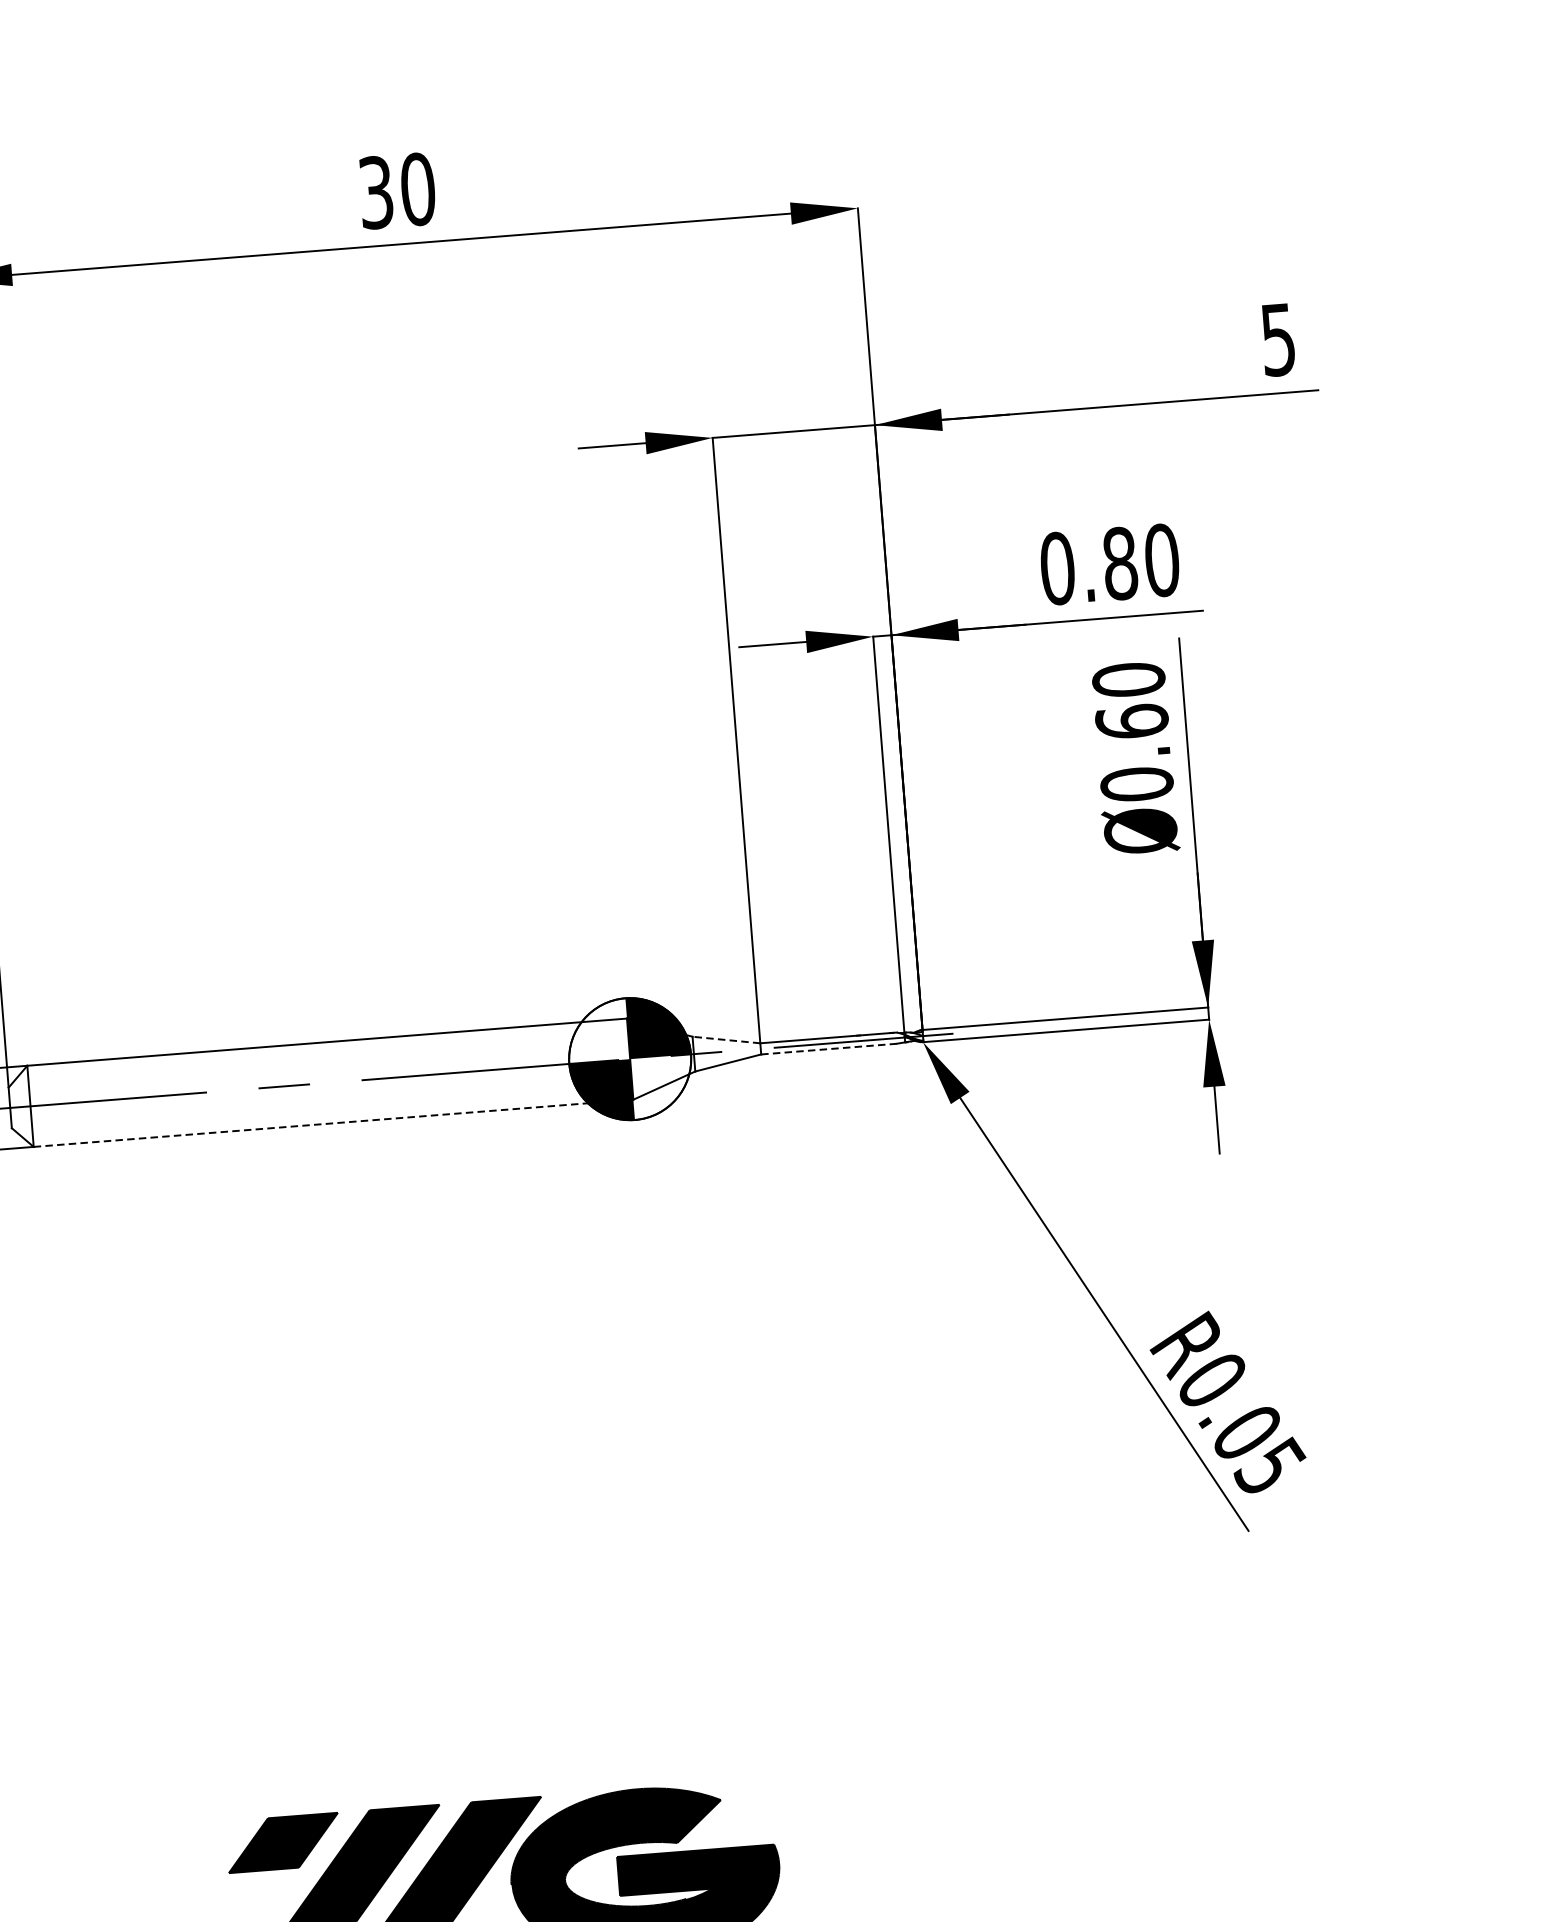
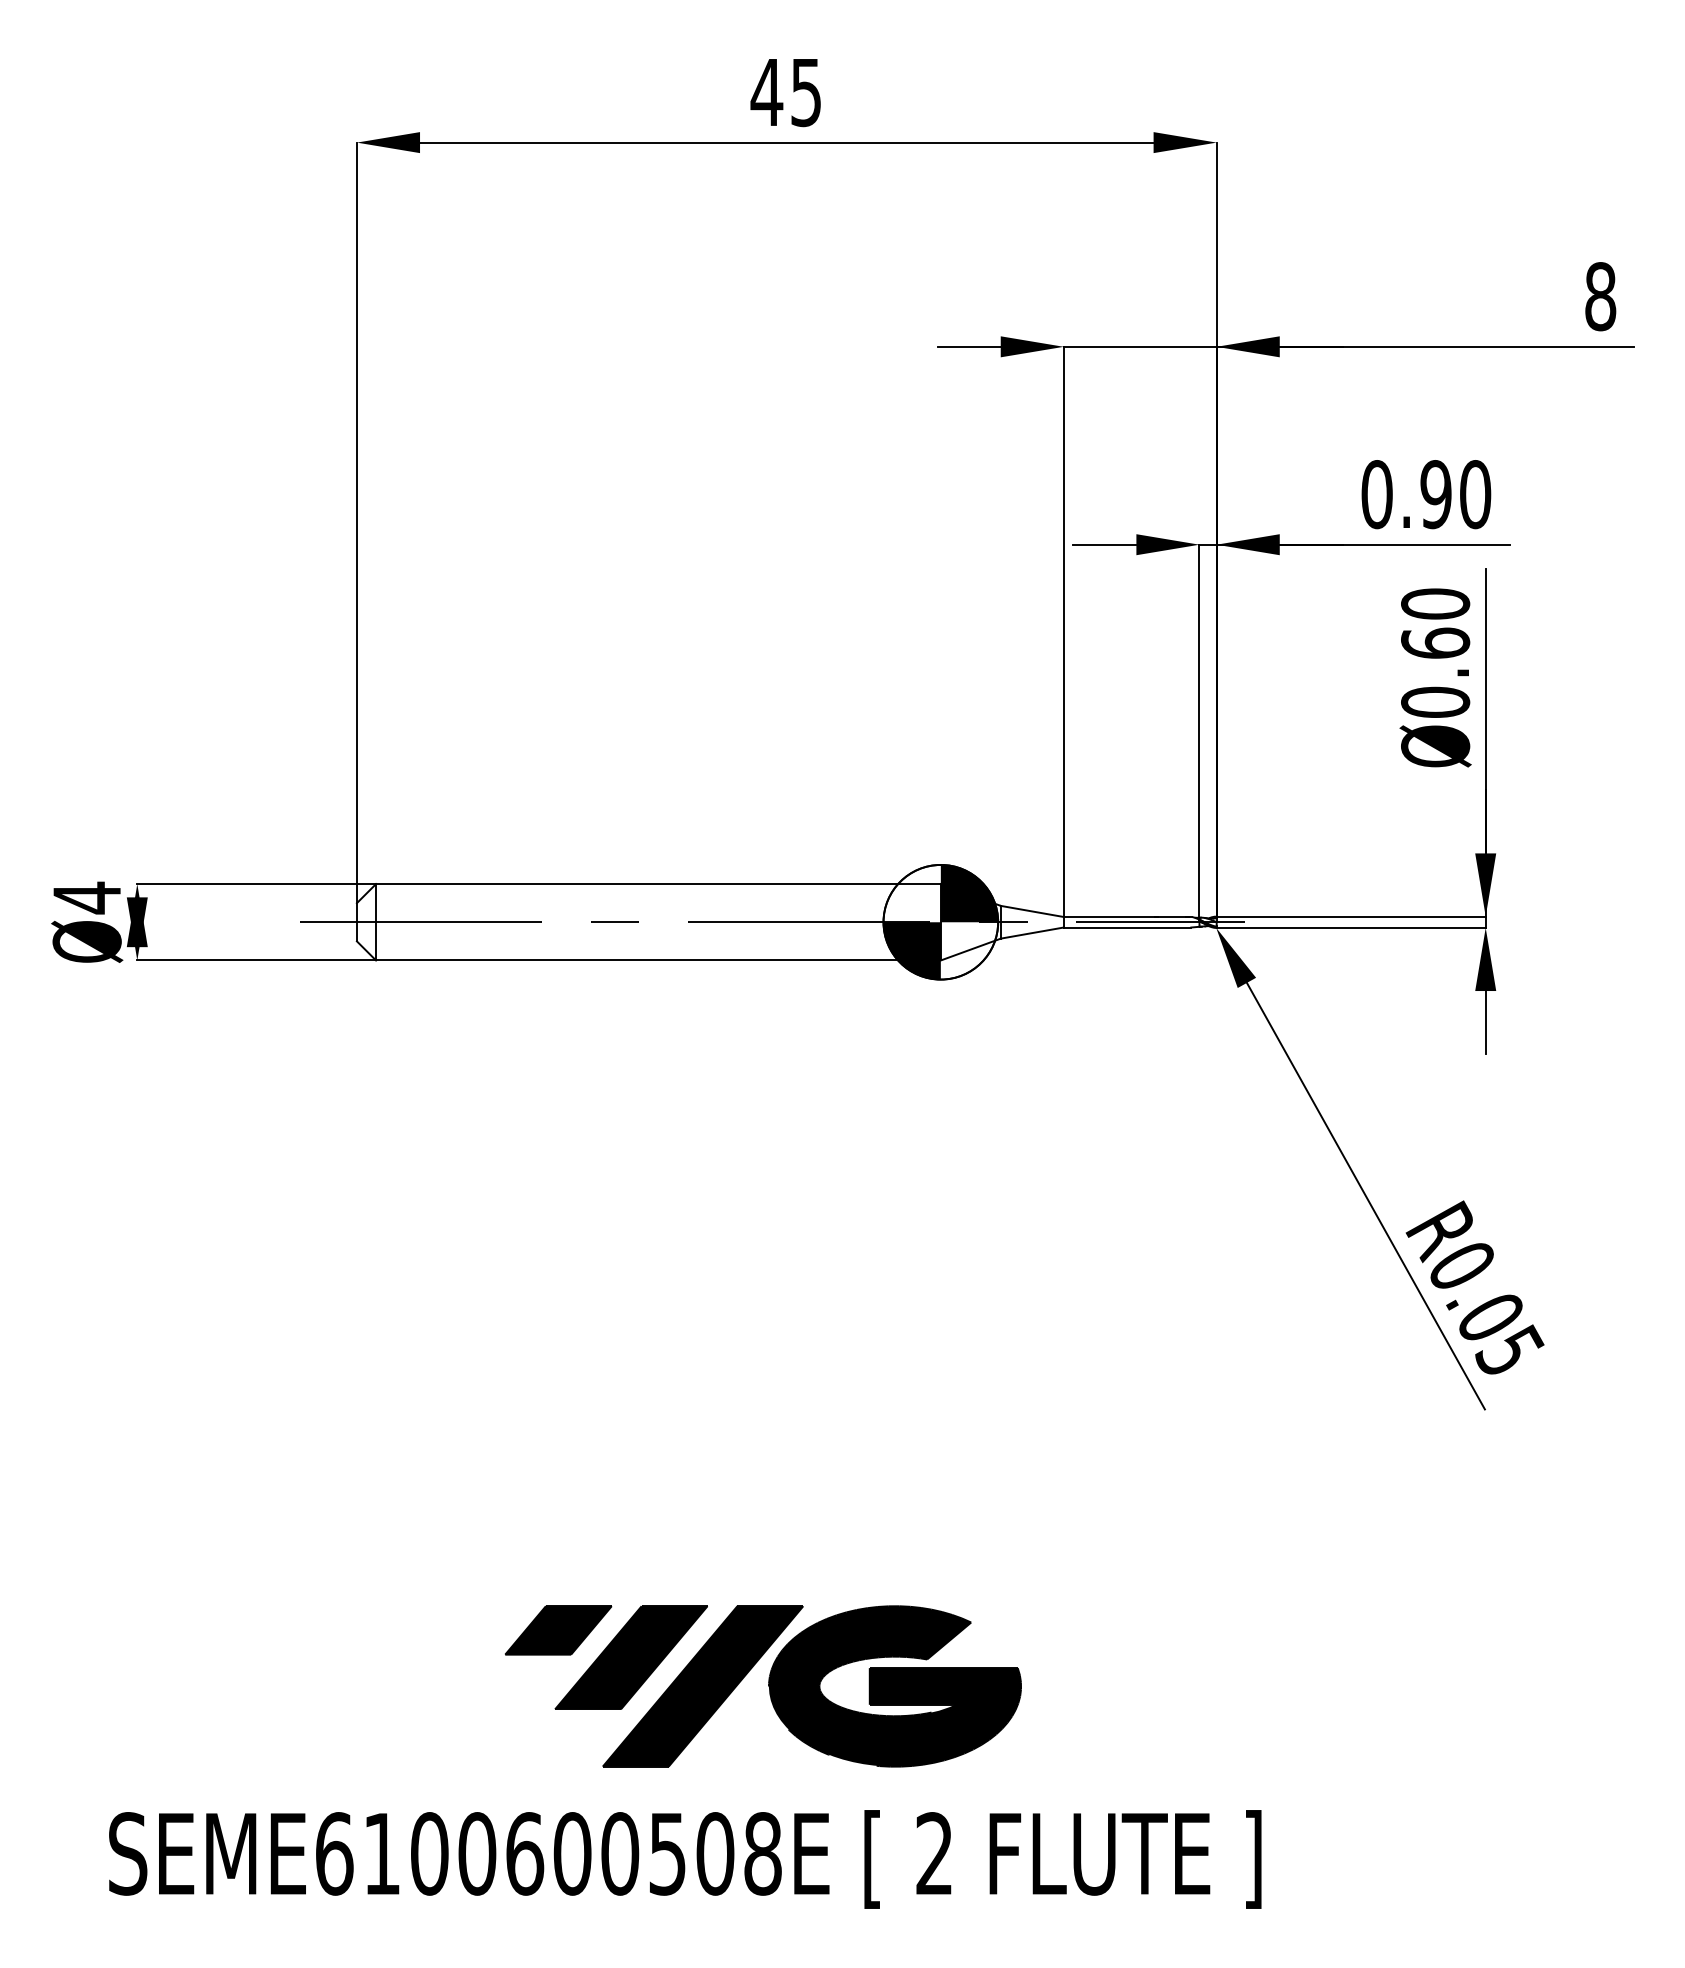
text: (395, 191) -> (785, 92), 30 -> 45
text: (1278, 339) -> (1600, 296), 5 -> 8
text: (1119, 563) -> (1435, 494), 0.80 -> 0.90
line: (726, 1040) -> (1032, 911), dashed -> solid
line: (828, 1049) -> (1127, 927), dashed -> solid
line: (333, 1123) -> (658, 960), dashed -> solid

